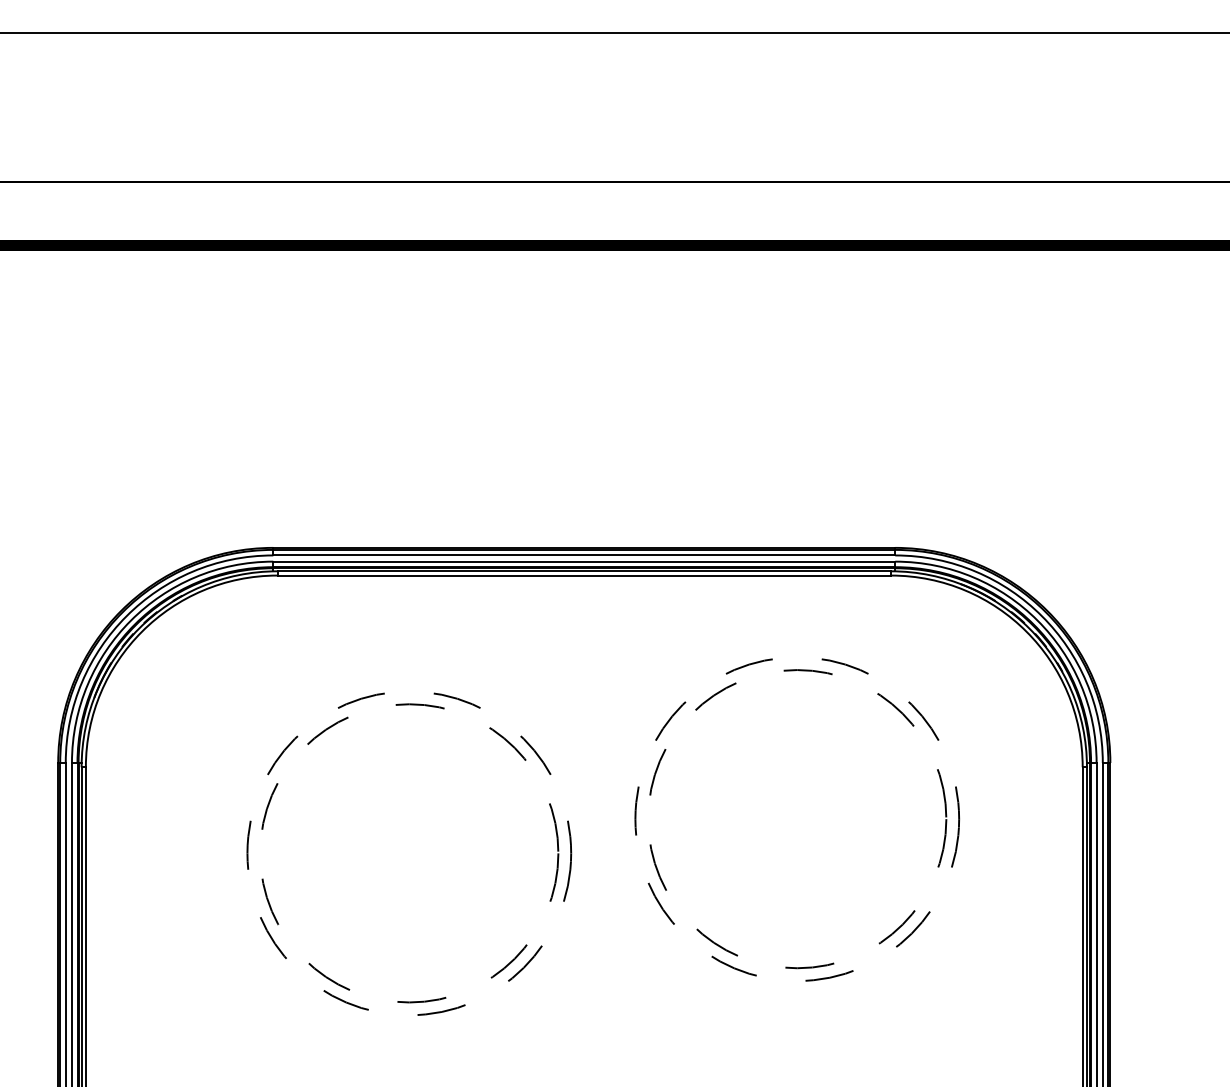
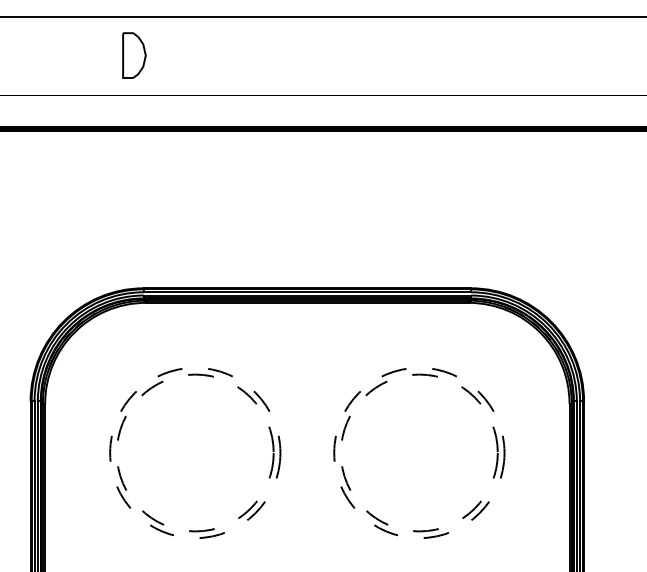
part: (255, 105) -> (134, 55), added
part: (883, 937) -> (464, 515), moved
part: (426, 998) -> (204, 529), moved

